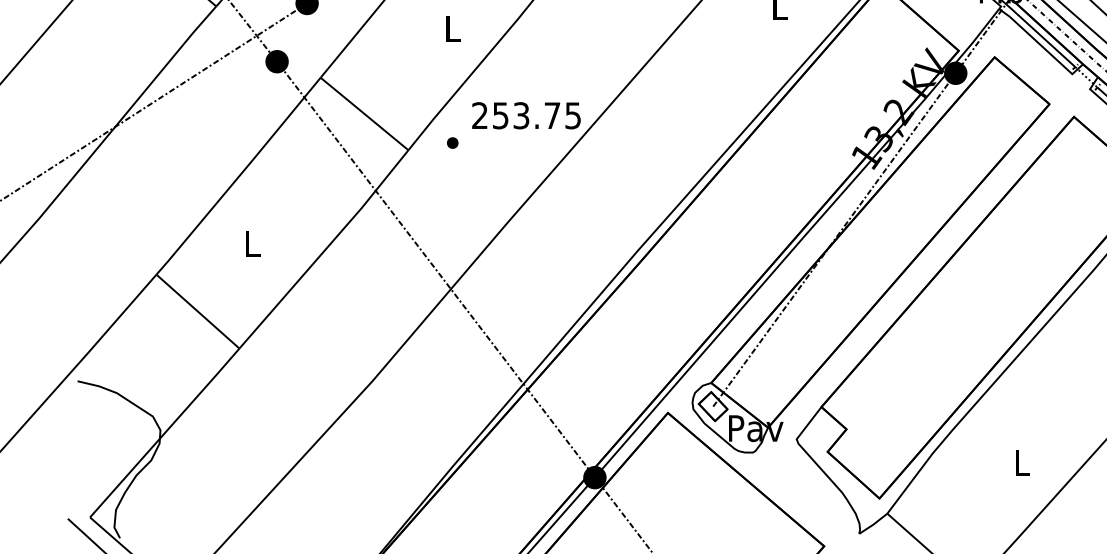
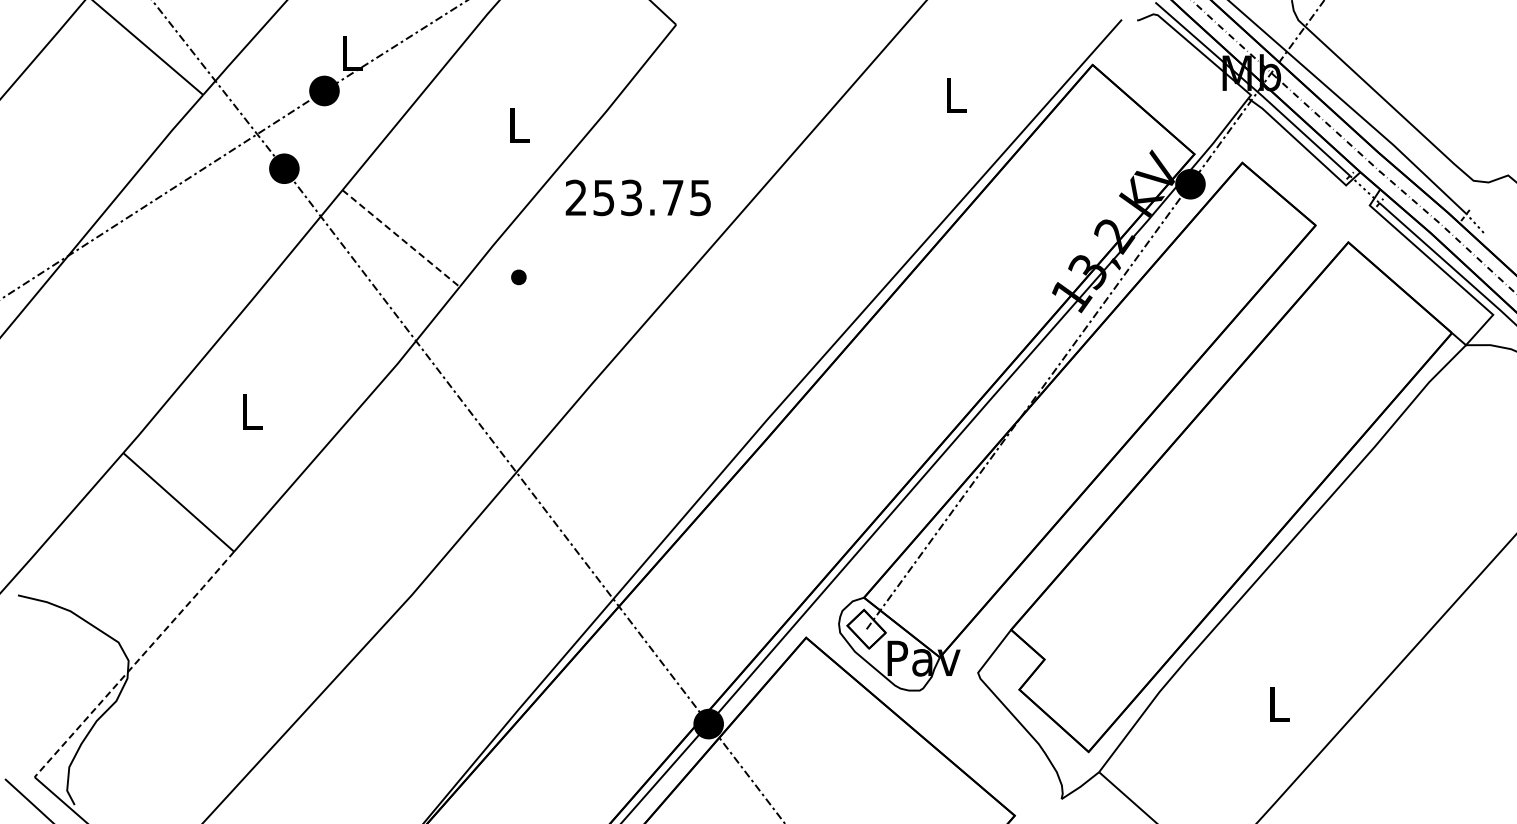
line: (364, 113) -> (401, 238), solid -> dashed
text: (525, 115) -> (637, 197), moved
line: (164, 433) -> (134, 664), solid -> dashed

